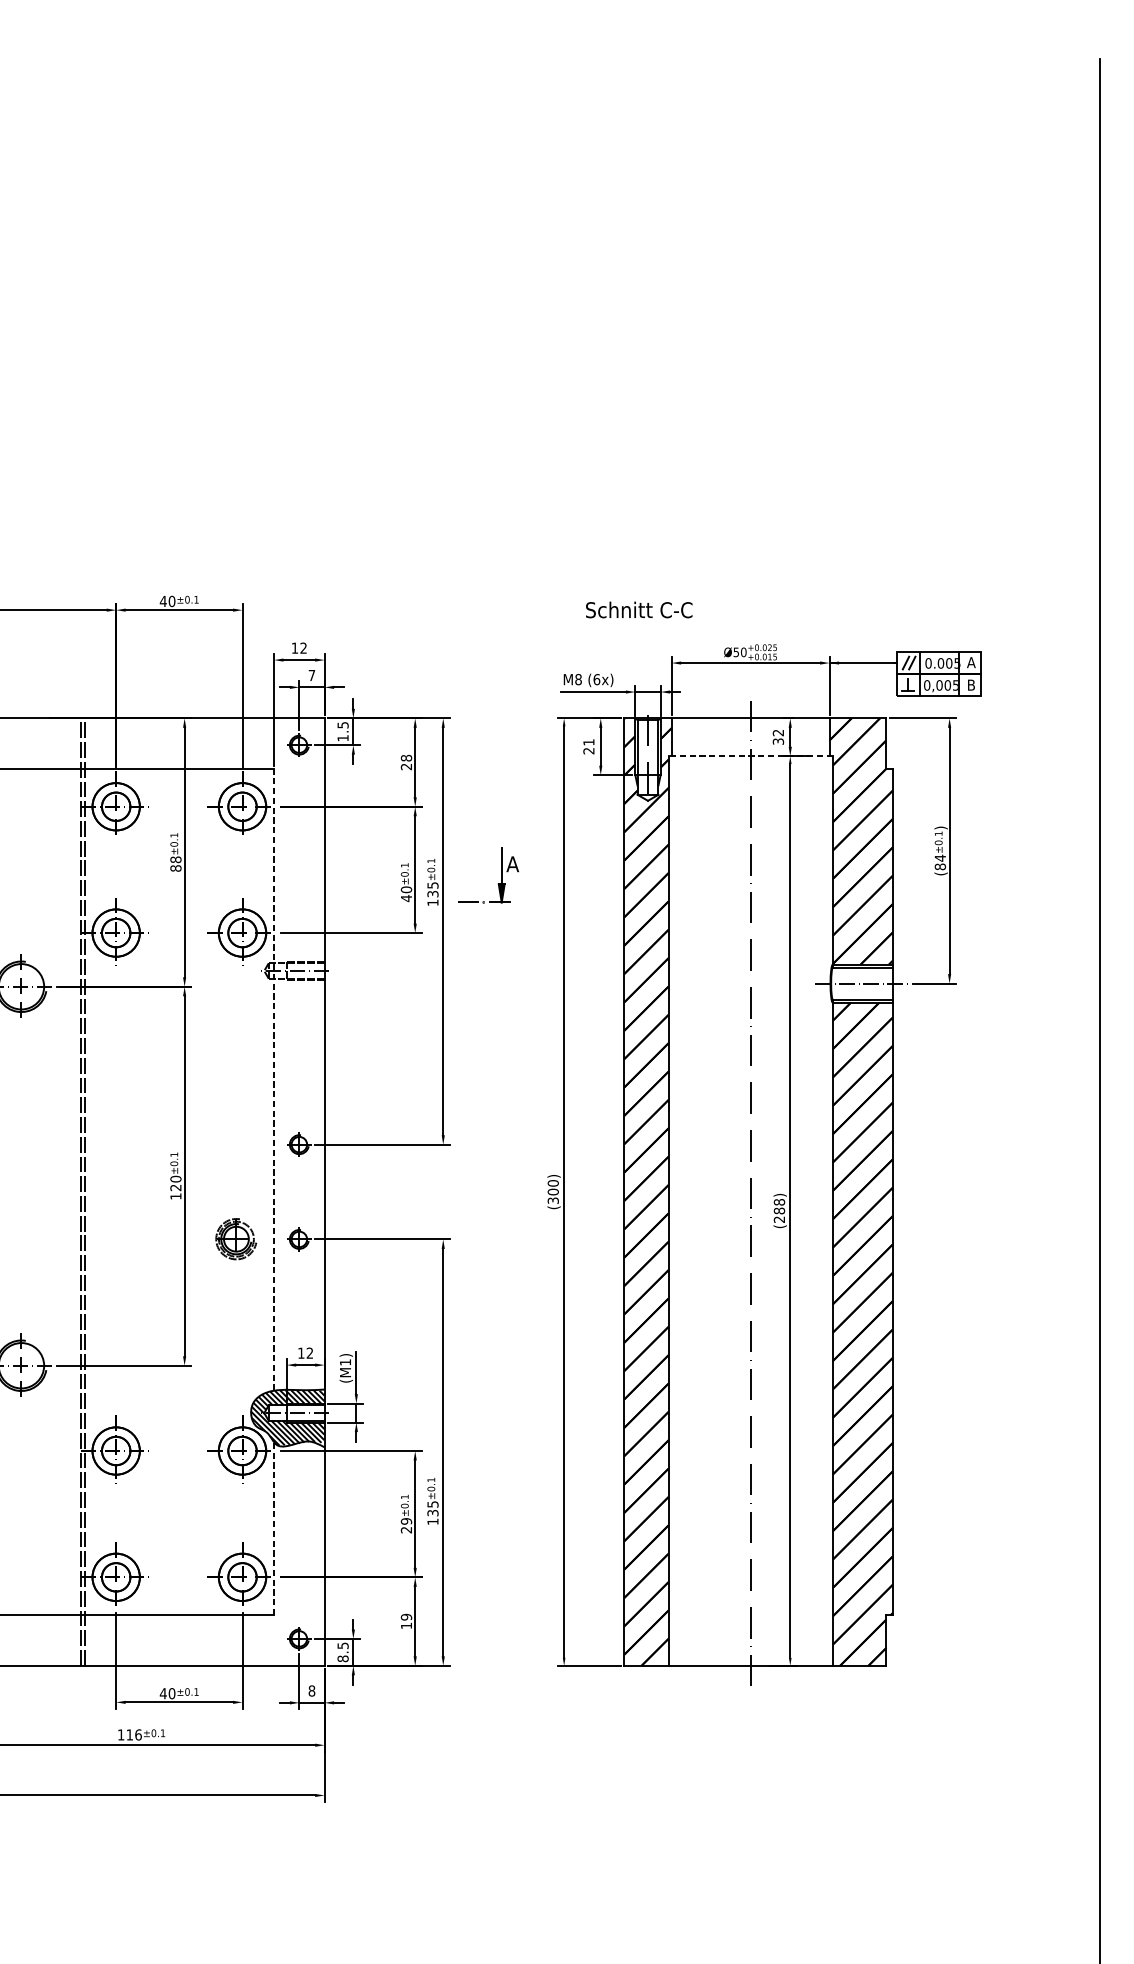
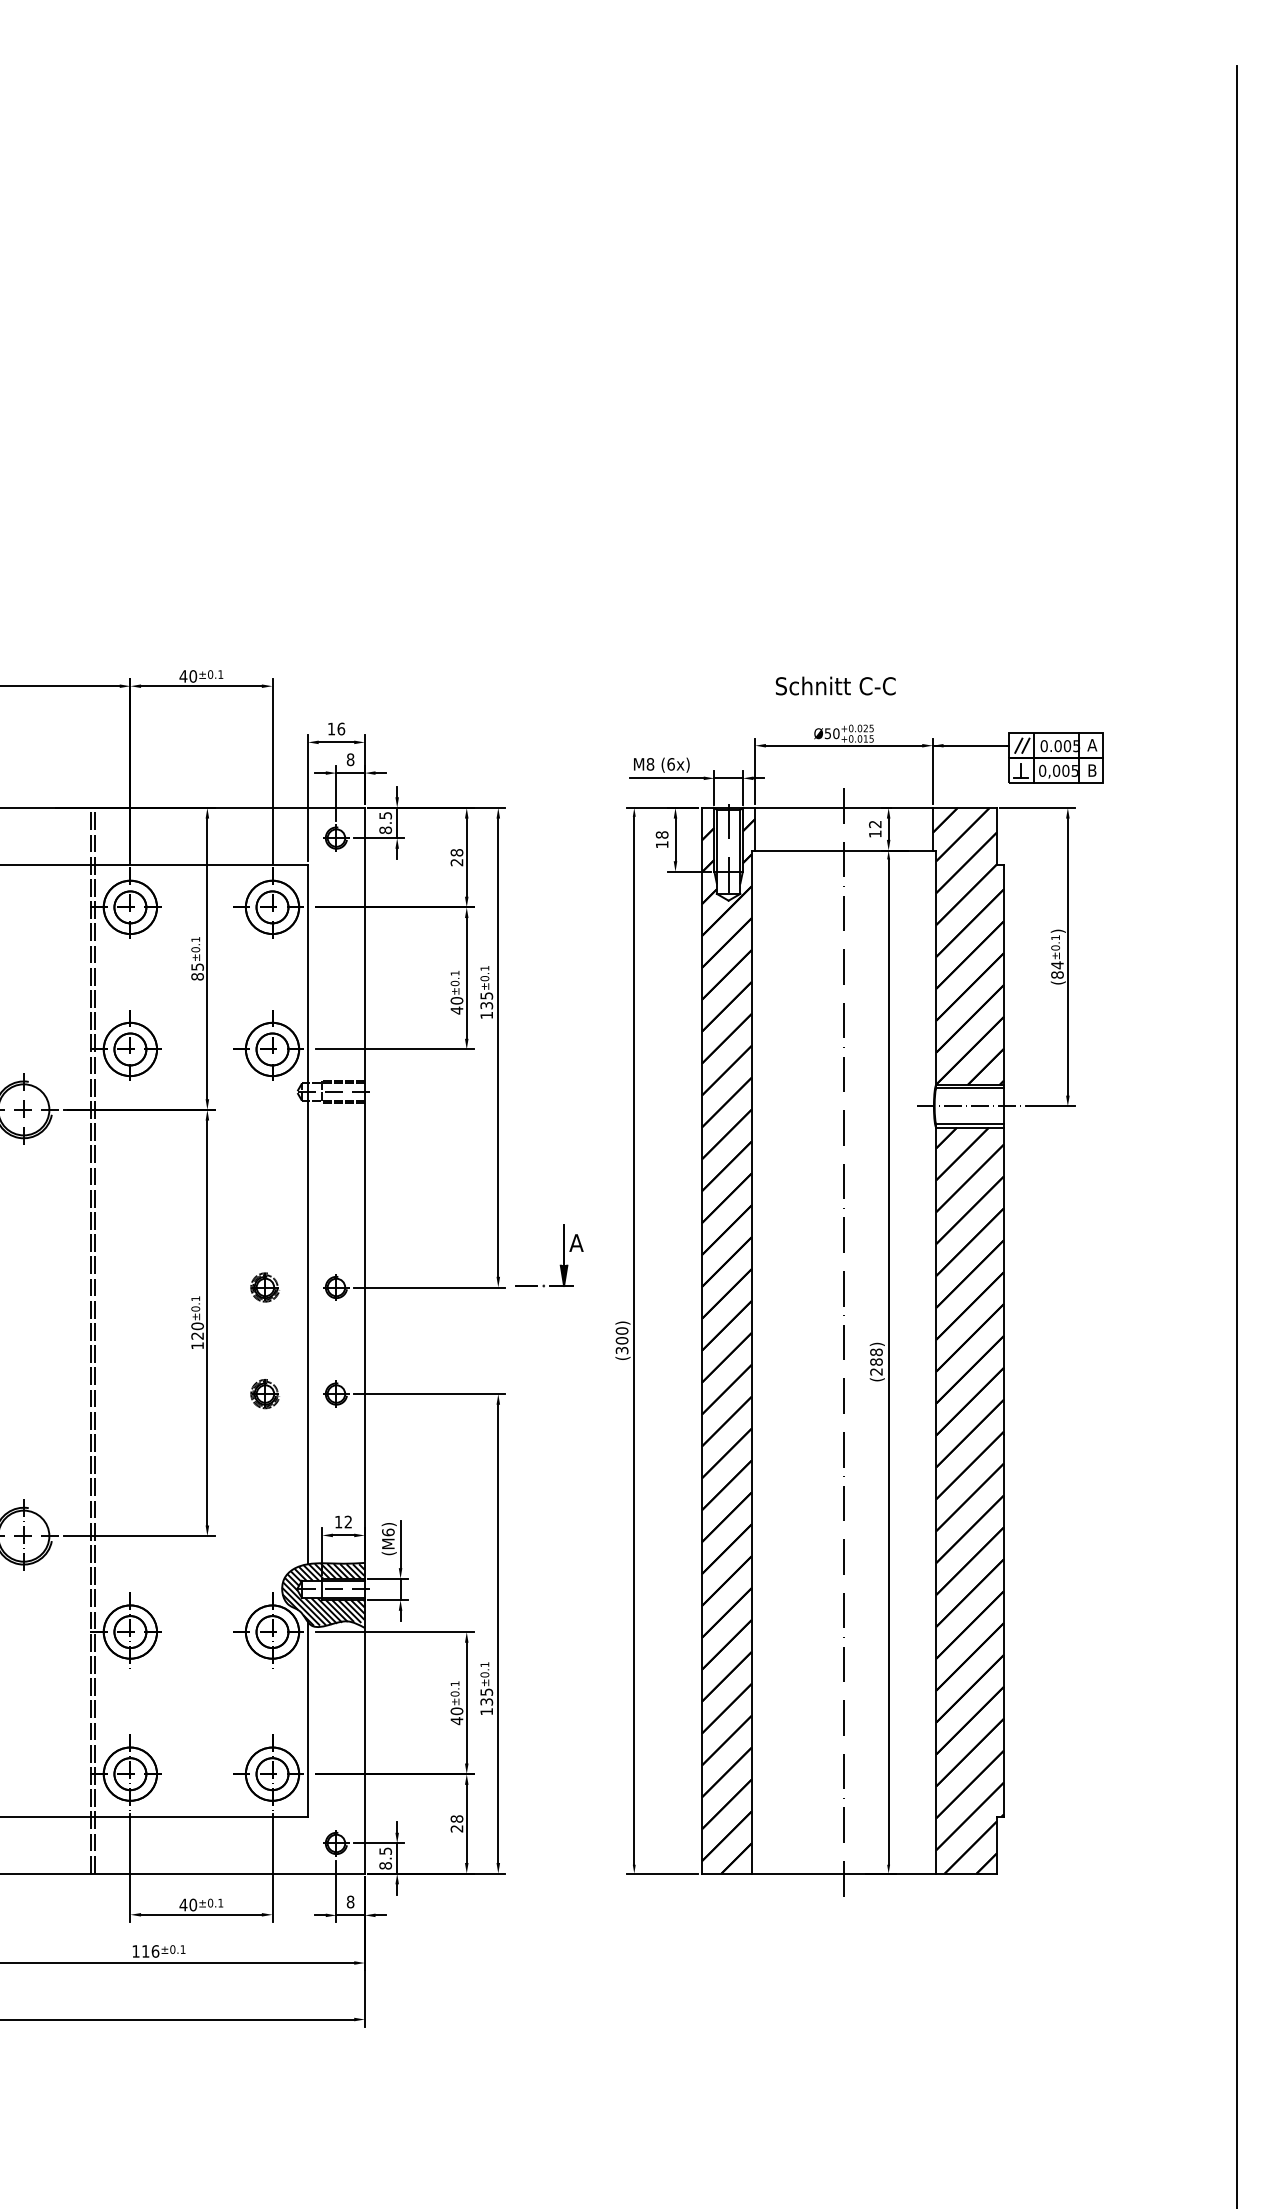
text: (639, 609) -> (835, 685), moved
text: (303, 647) -> (341, 728), 12 -> 16
text: (311, 675) -> (350, 759), 7 -> 8
text: (342, 738) -> (385, 830), 1.5 -> 8.5
text: (778, 741) -> (875, 833), 32 -> 12
text: (588, 746) -> (661, 839), 21 -> 18
line: (750, 756) -> (843, 850), dashed -> solid
text: (175, 859) -> (197, 966), 88 -> 85
part: (501, 875) -> (563, 1255), moved
line: (274, 1079) -> (308, 1214), dashed -> solid
part: (235, 1144) -> (264, 1287), added
part: (235, 1239) -> (264, 1394), size x0.62
text: (345, 1362) -> (388, 1532), (M1) -> (M6)
text: (406, 1526) -> (456, 1716), 29 -> 40
line: (274, 1528) -> (308, 1719), dashed -> solid
text: (406, 1621) -> (456, 1823), 19 -> 28

